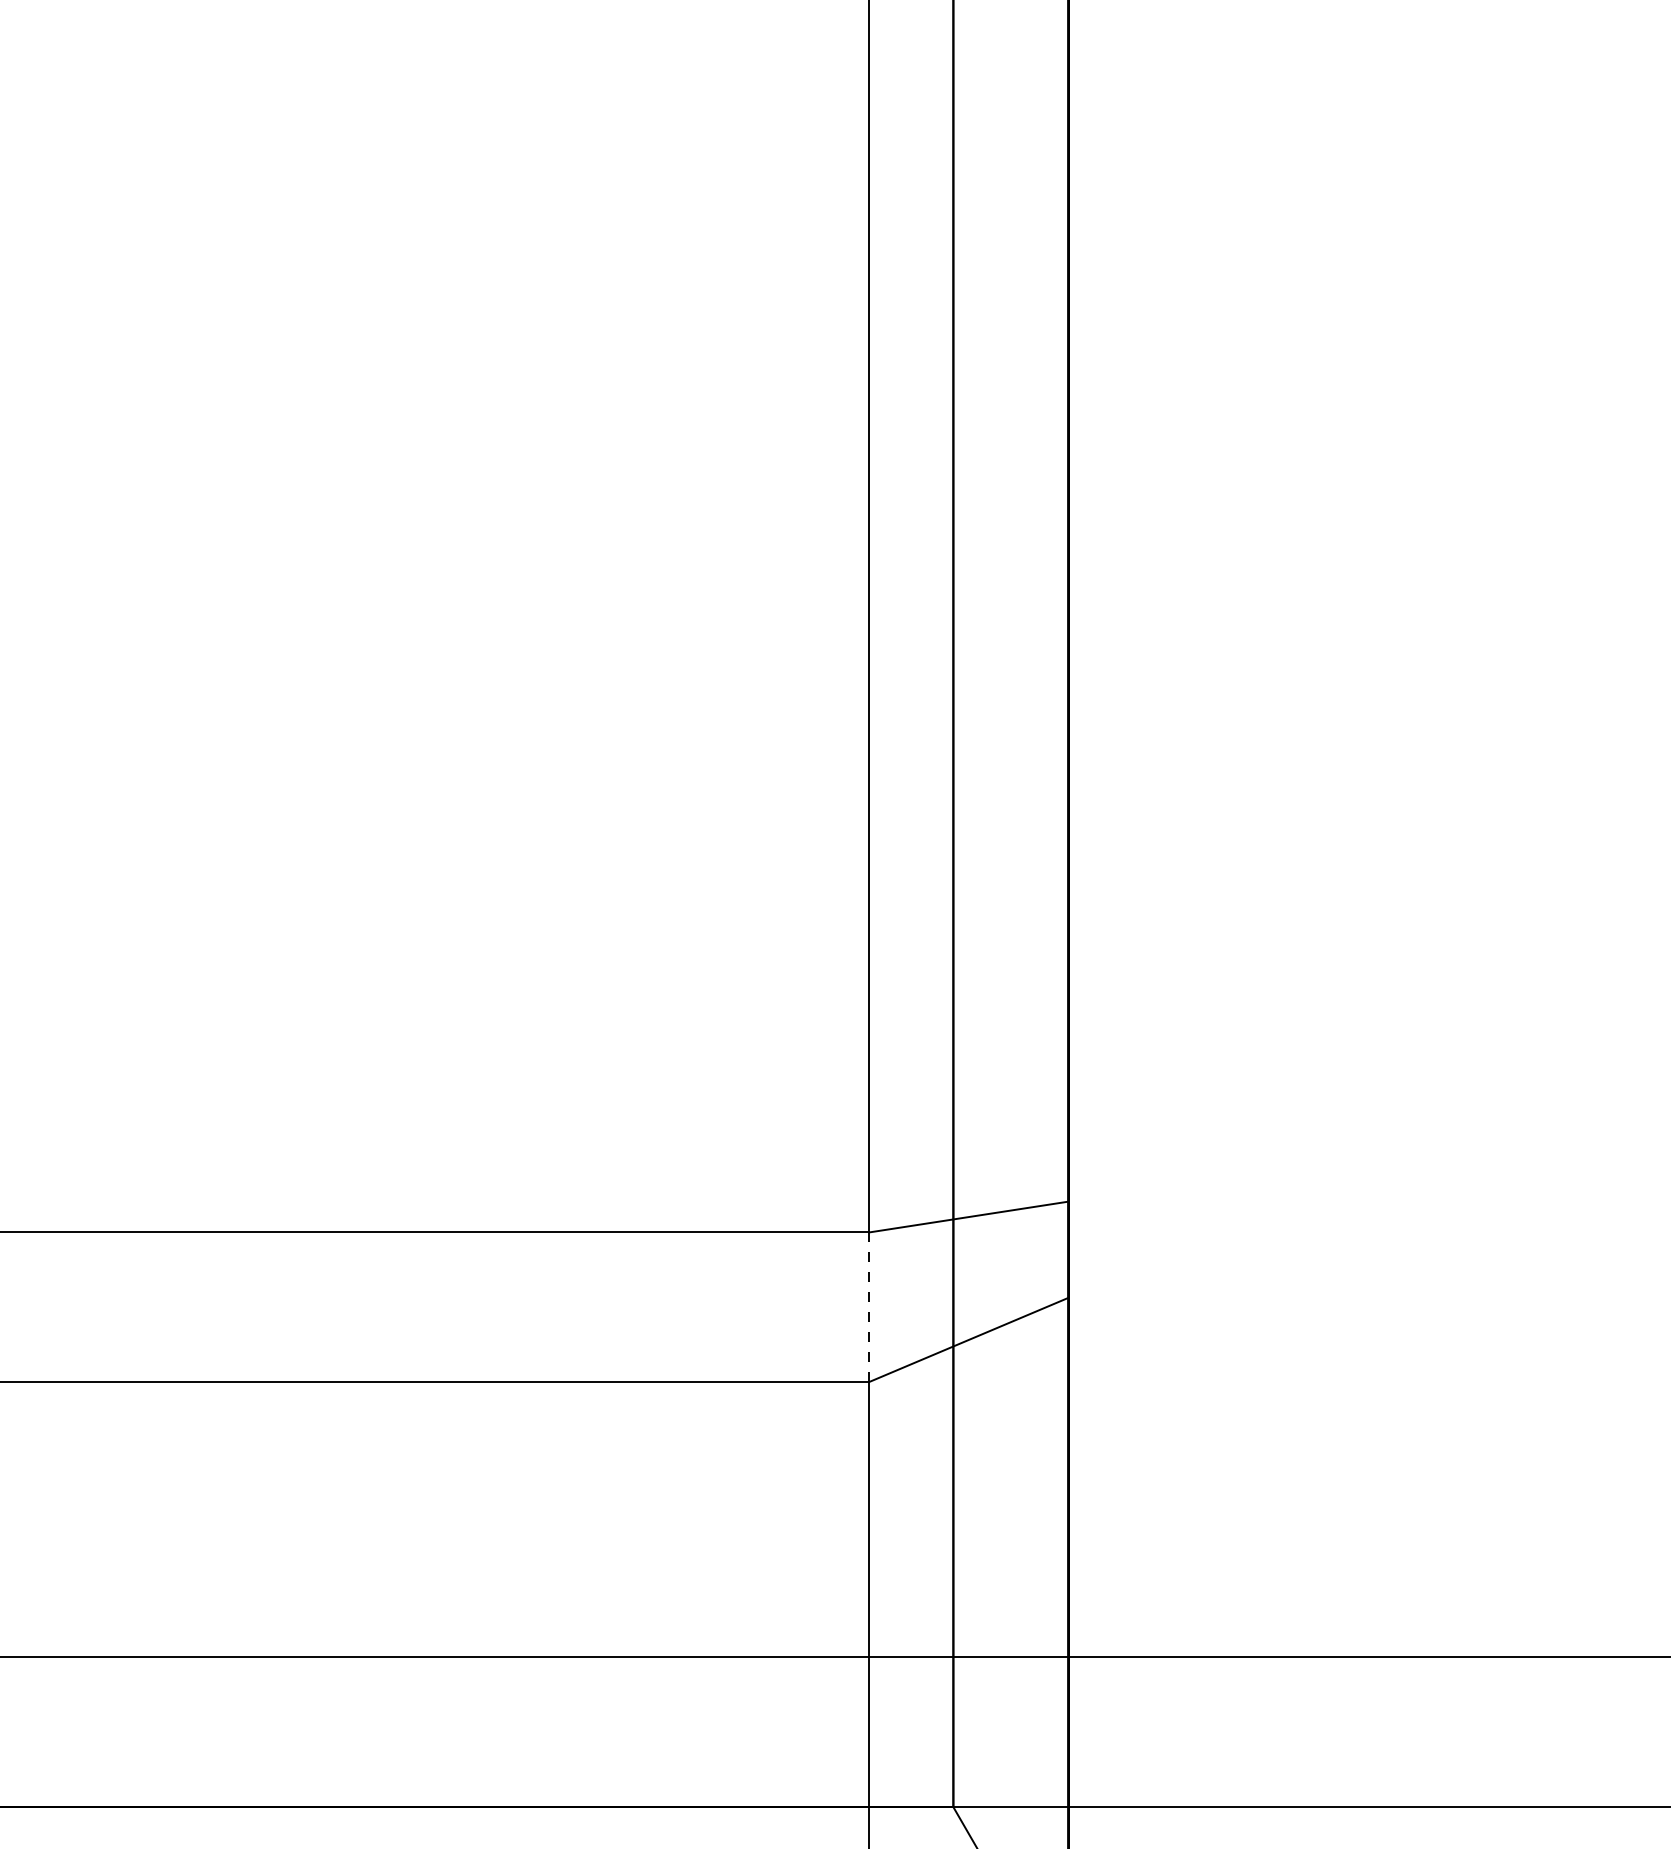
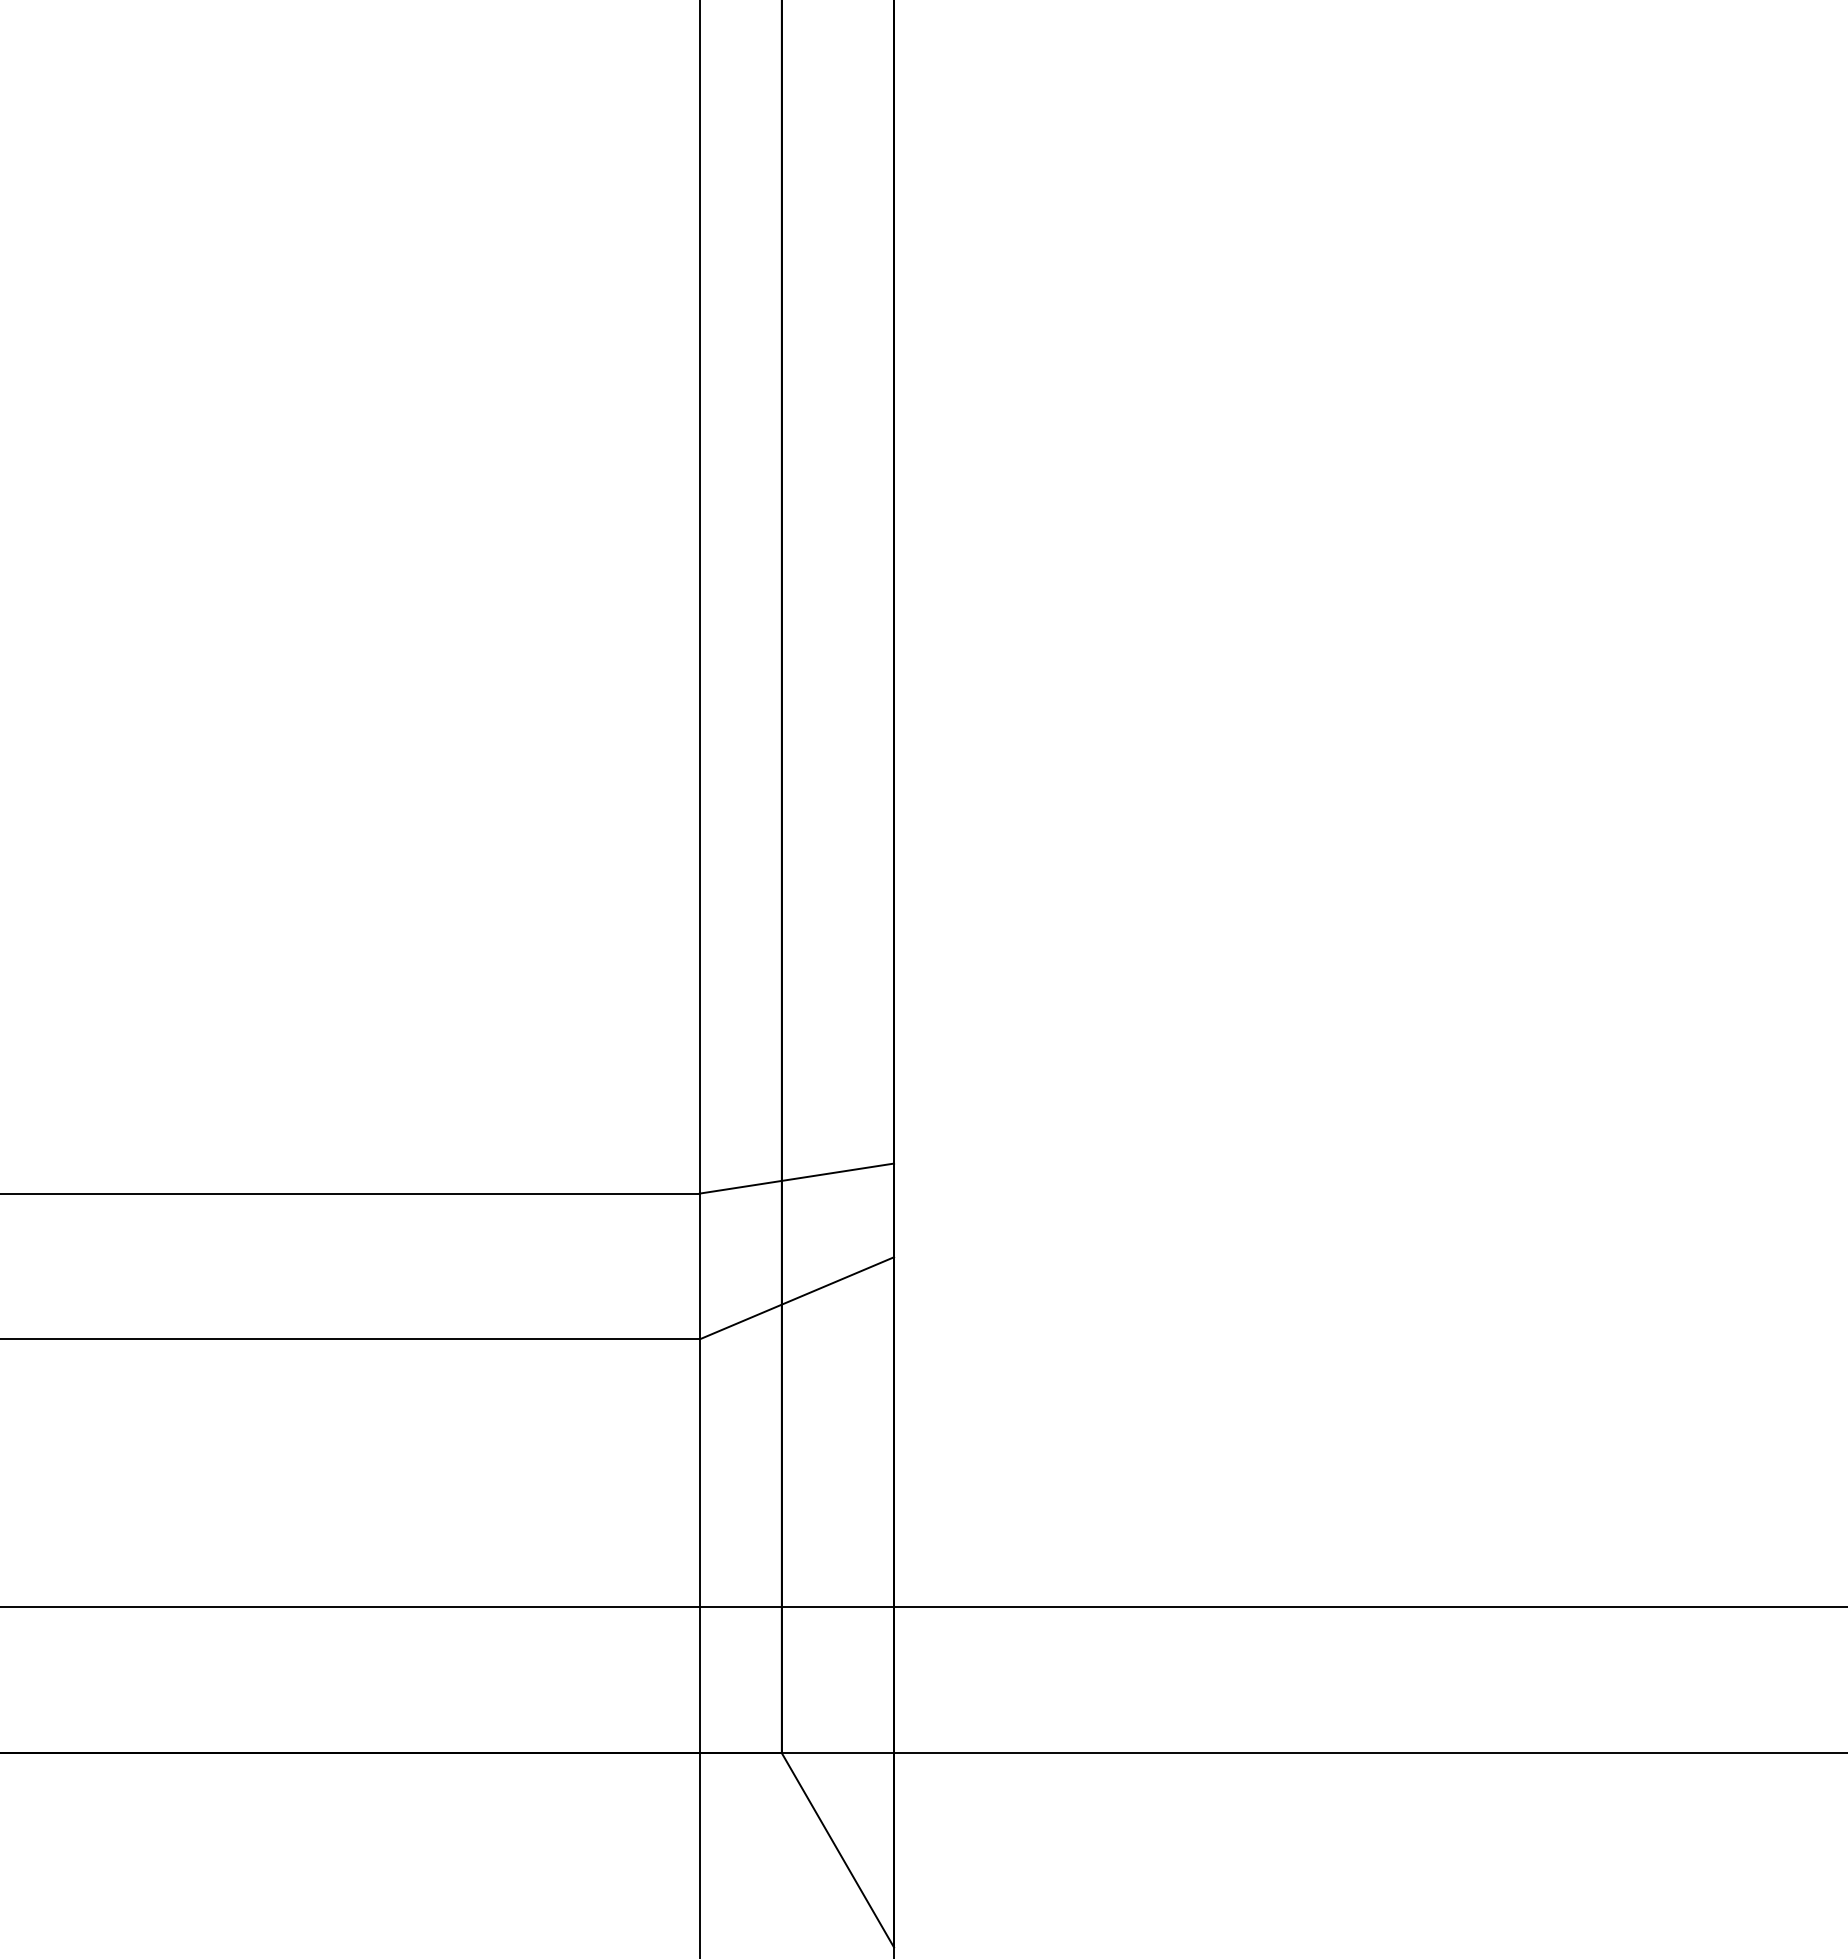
line: (868, 1307) -> (699, 1266), dashed -> solid

